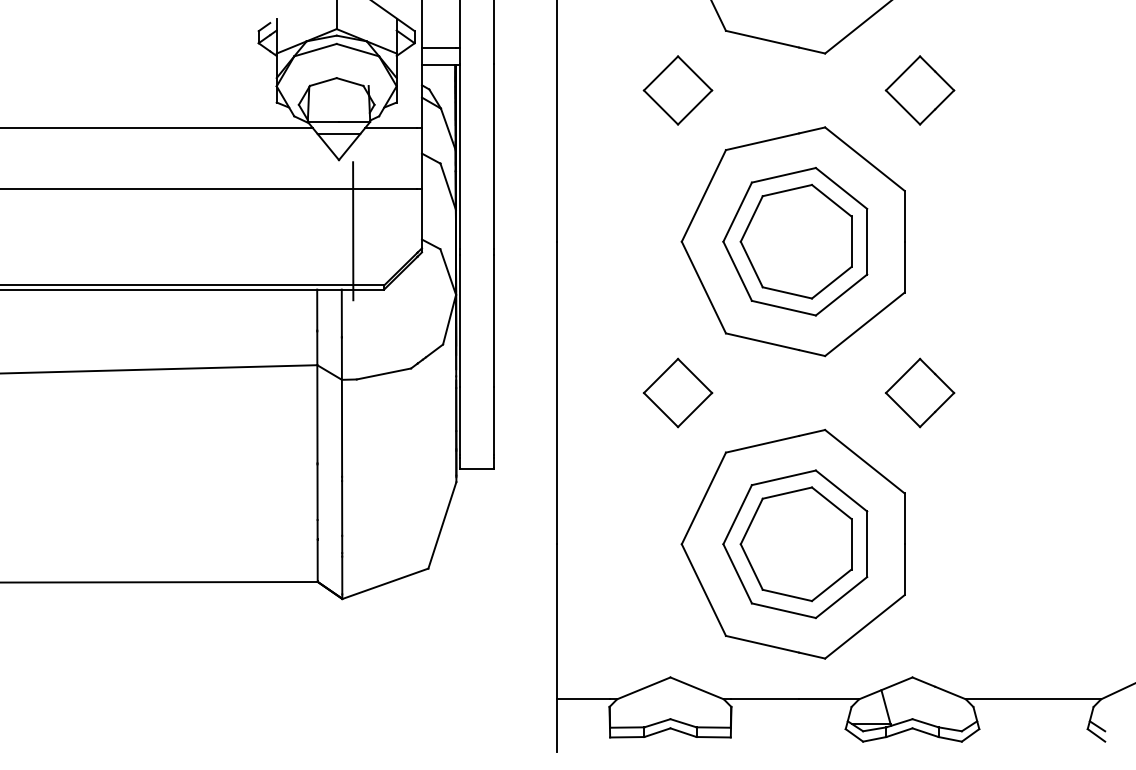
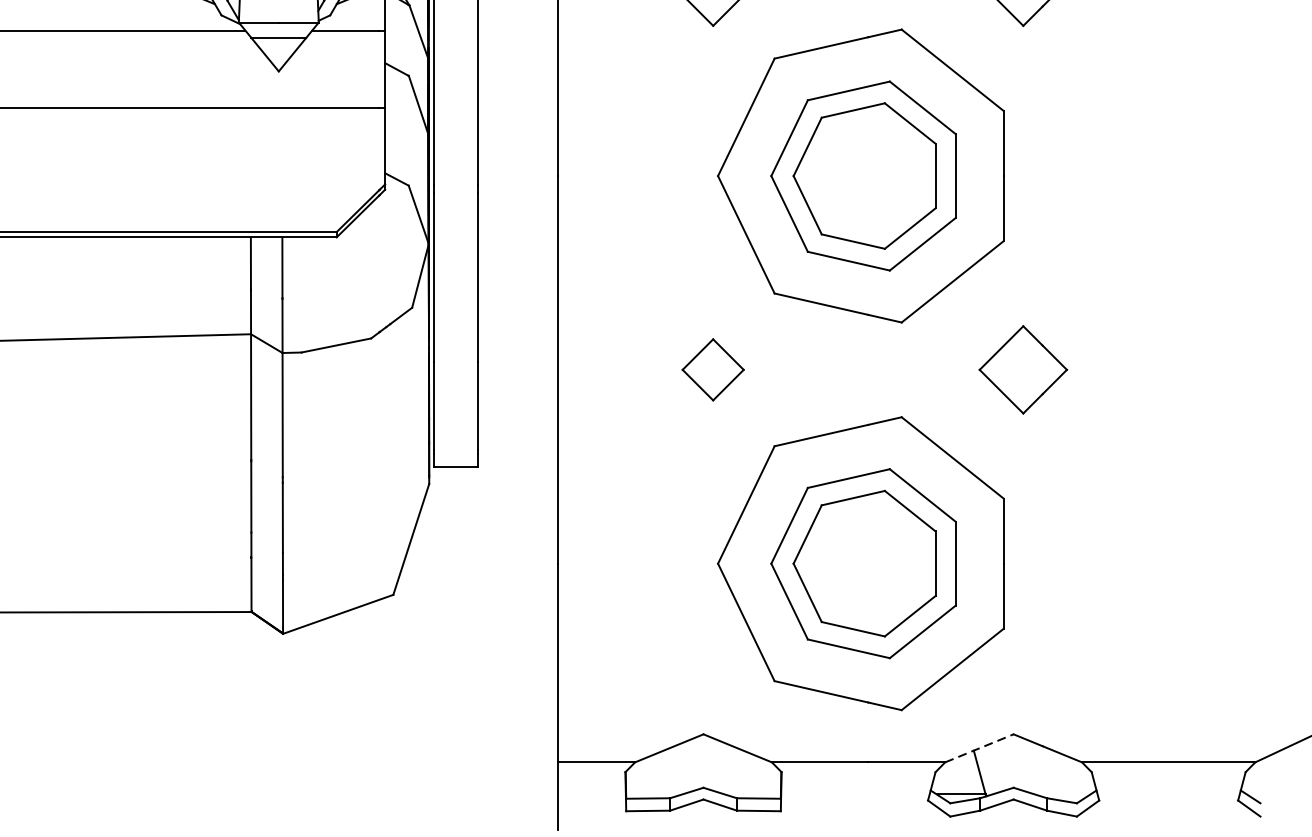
line: (353, 231) -> (297, 162), removed
part: (677, 392) -> (712, 369), size x0.7
line: (885, 688) -> (979, 748), solid -> dashed

